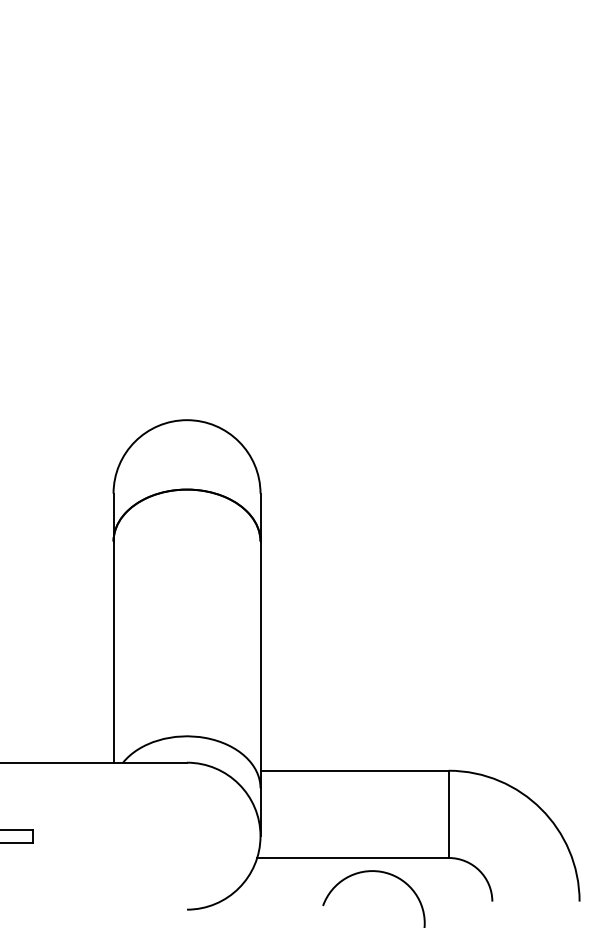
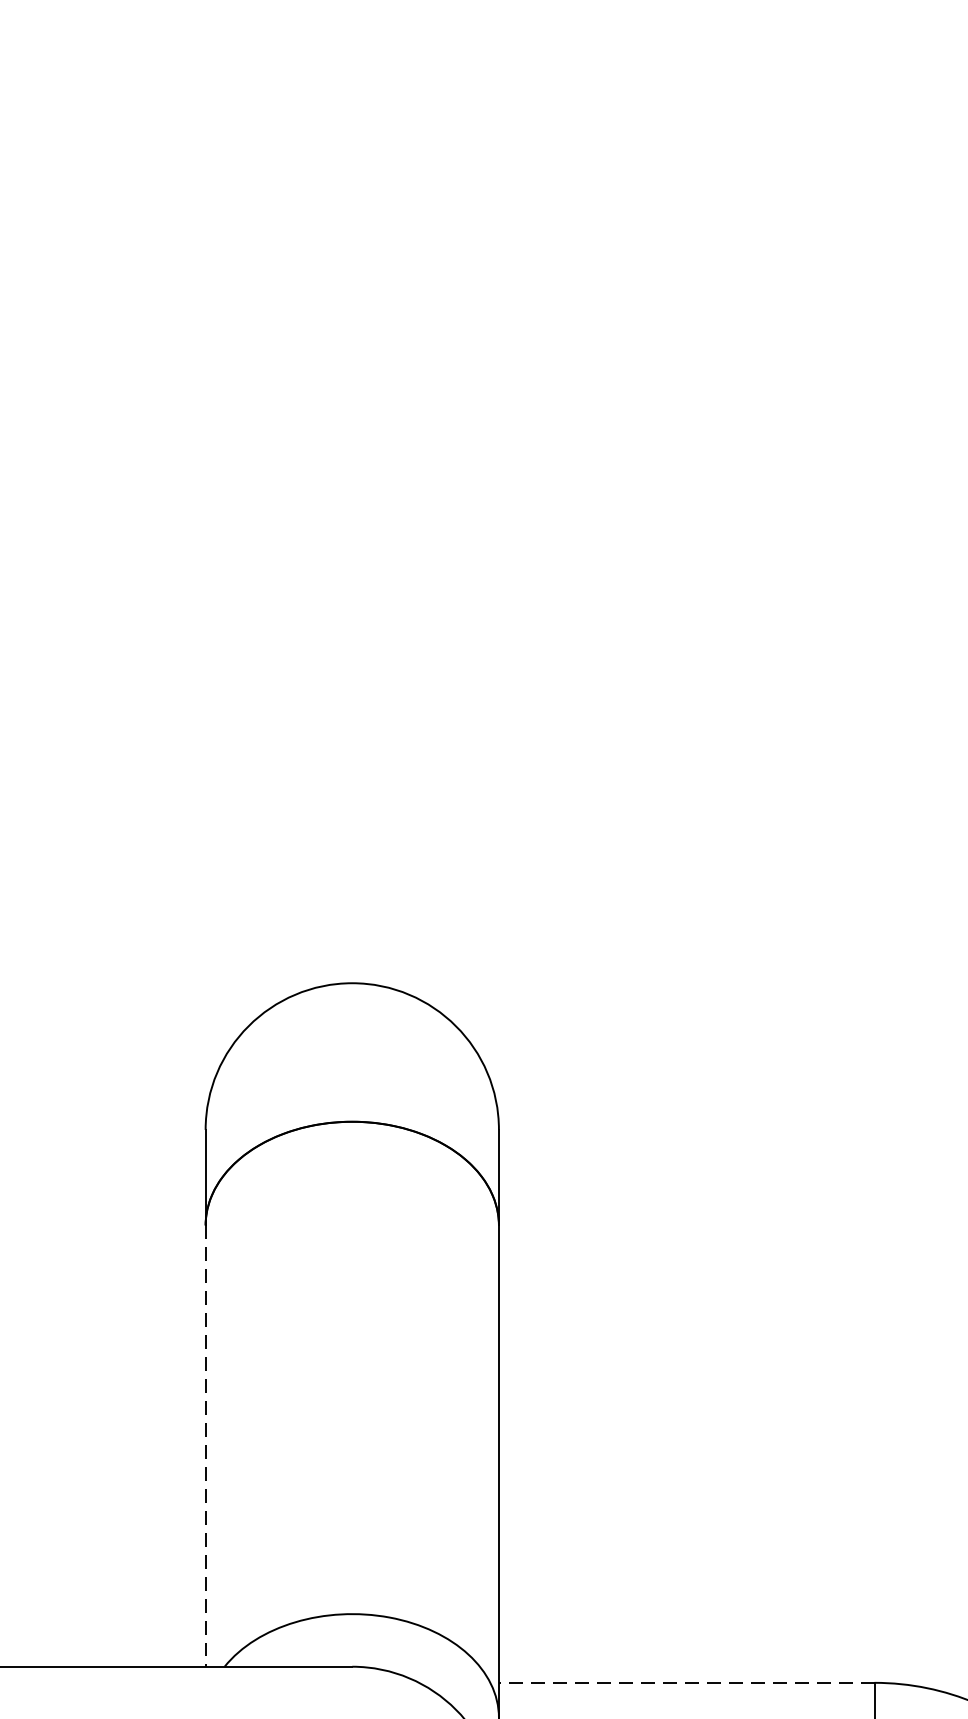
line: (113, 652) -> (205, 1446), solid -> dashed
line: (354, 770) -> (686, 1682), solid -> dashed

